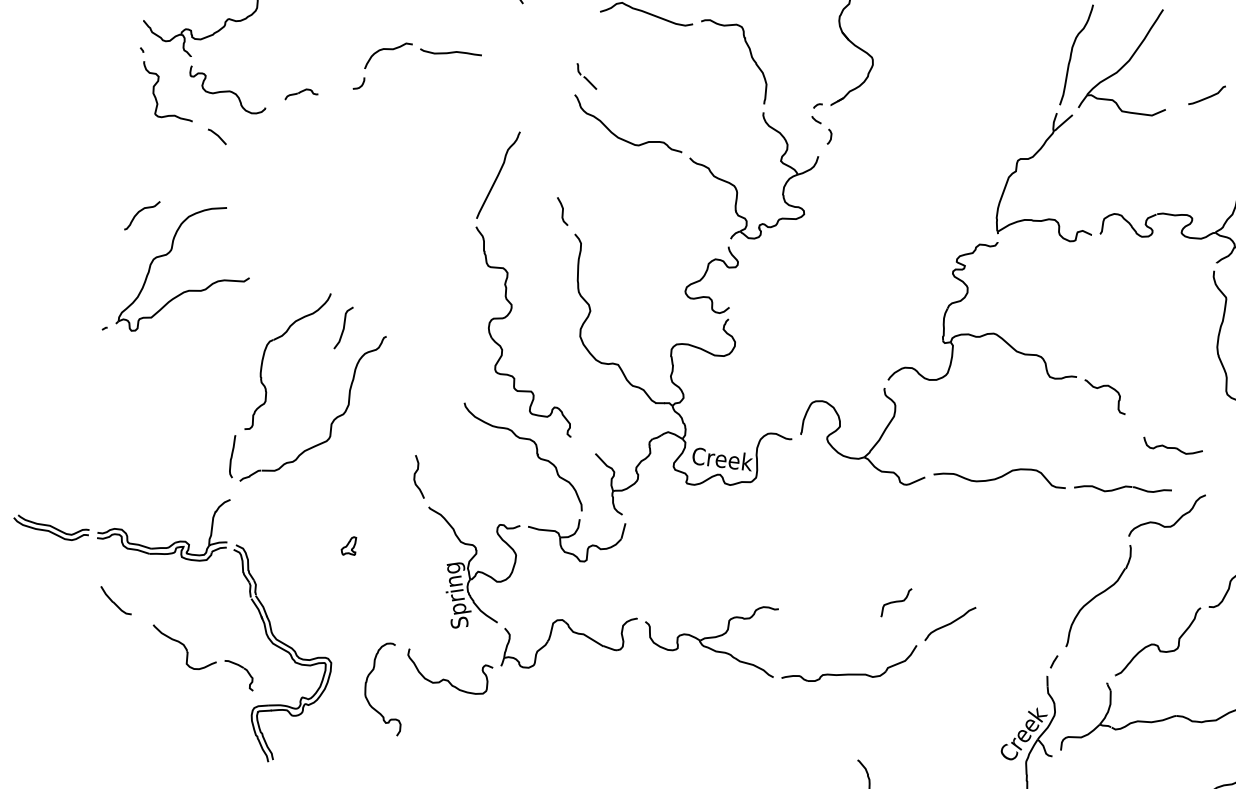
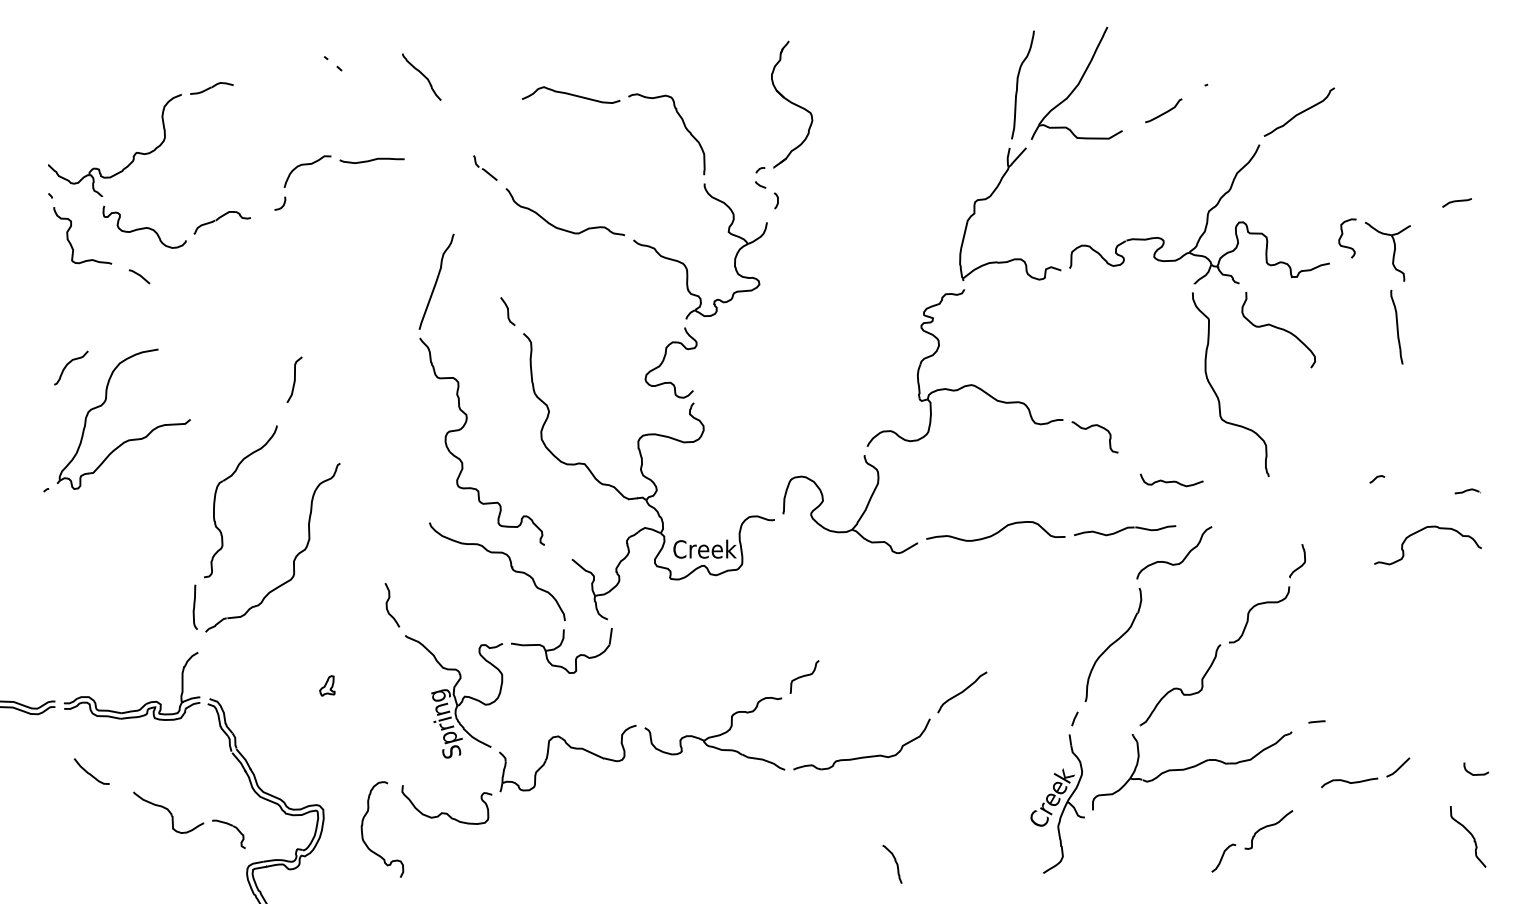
part: (587, 75) -> (485, 167), moved
part: (301, 94) -> (221, 222), size x1.67
curve: (343, 327) -> (294, 379), moved
curve: (896, 602) -> (804, 676), moved

